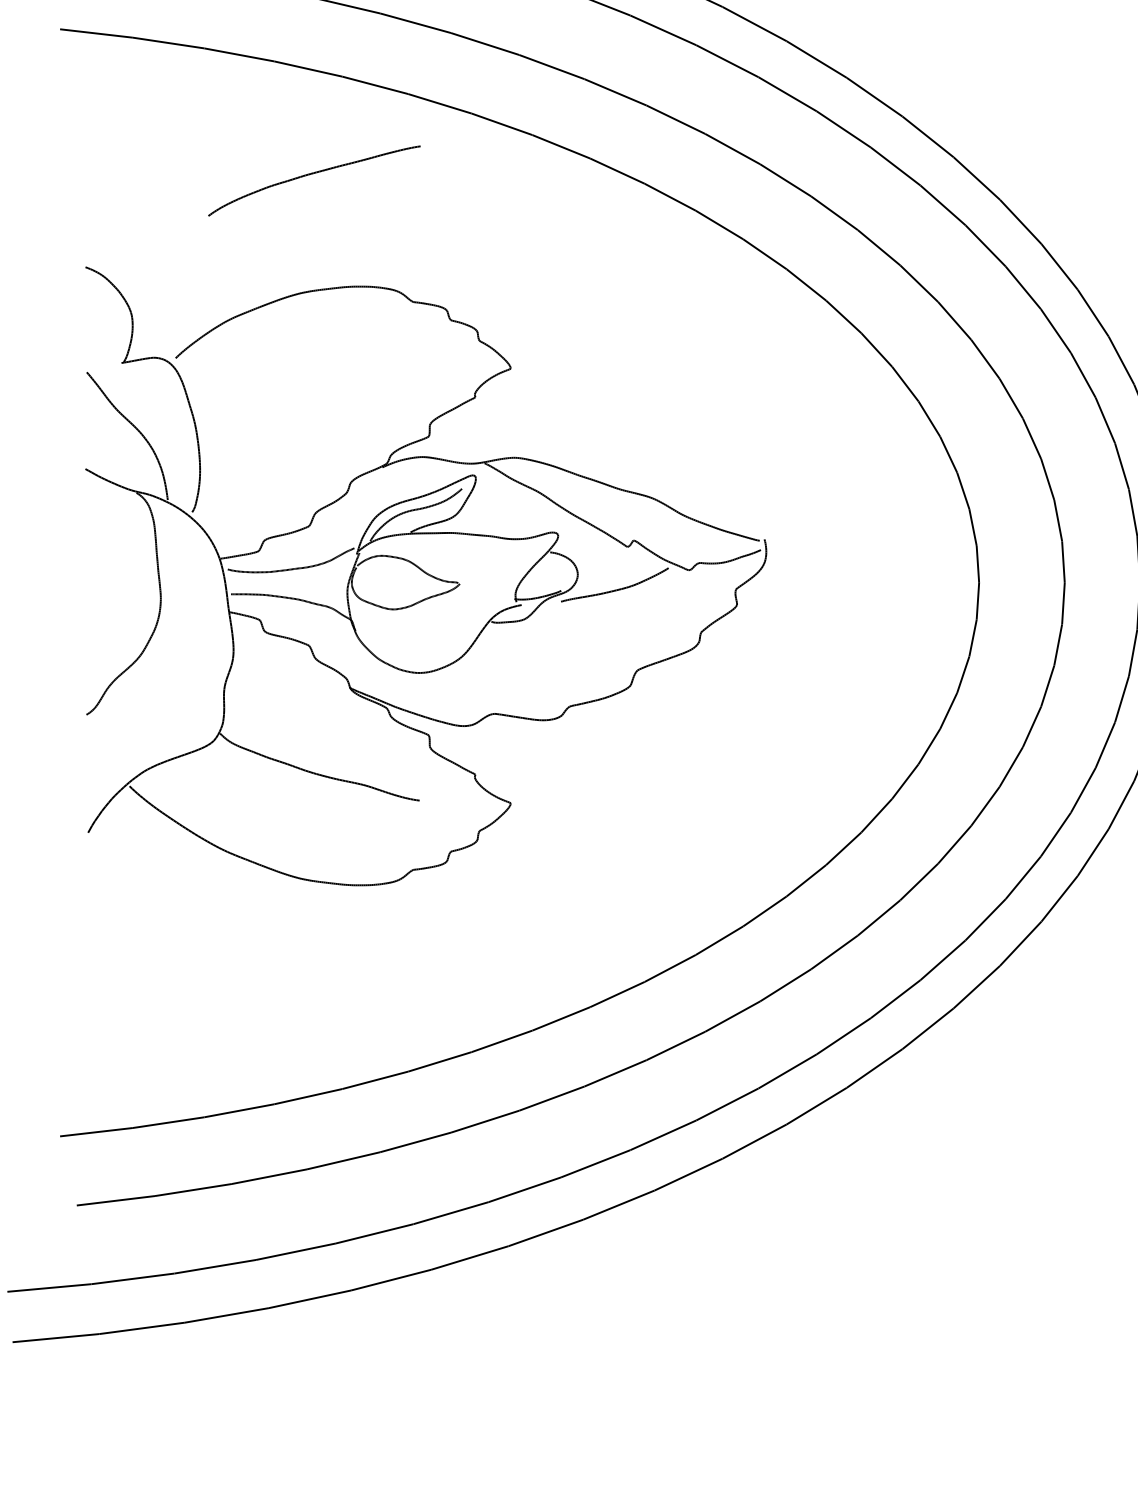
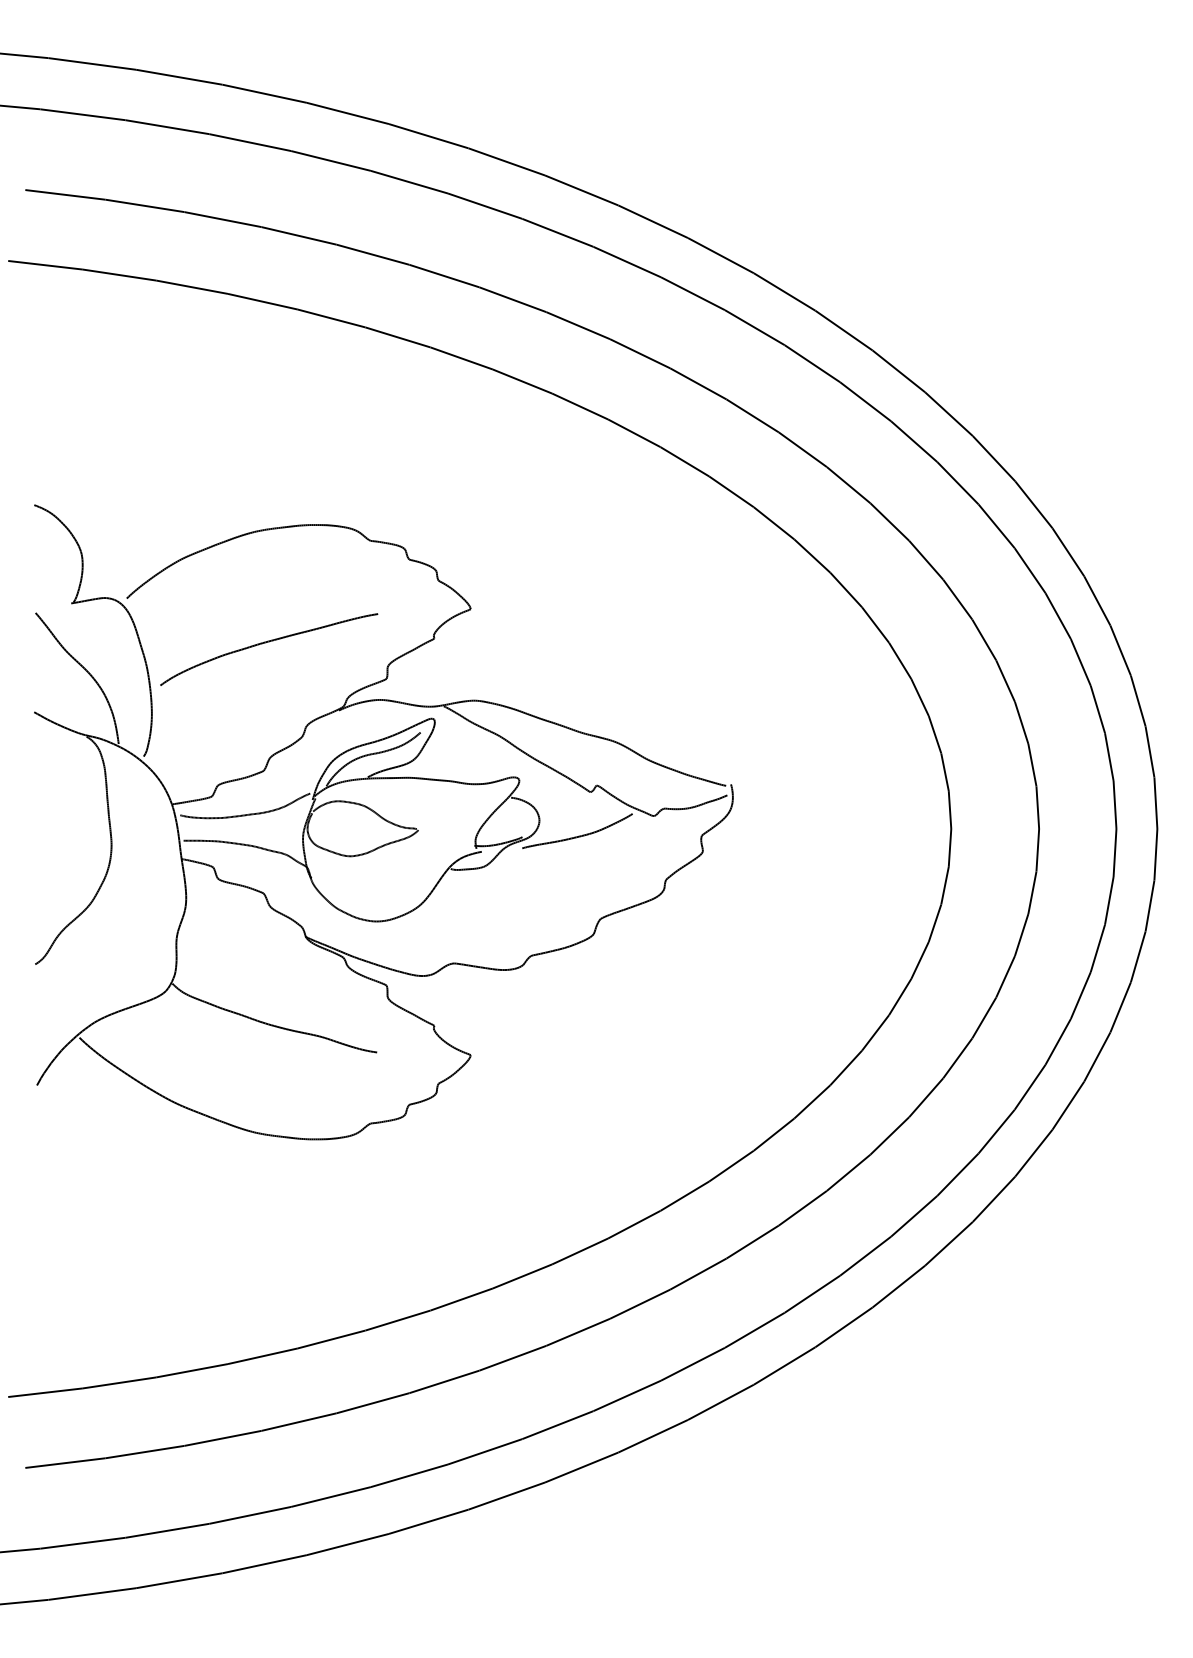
part: (314, 174) -> (269, 642), moved

